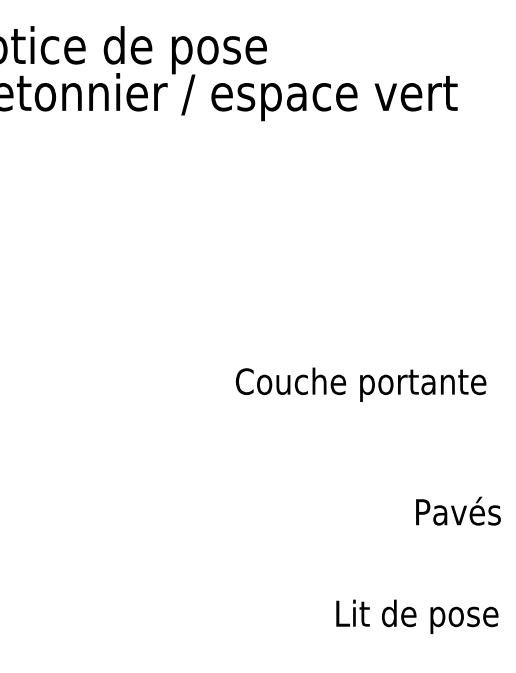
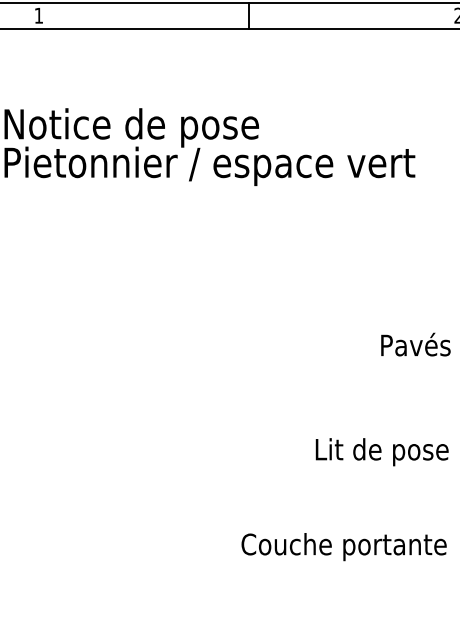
text: (360, 385) -> (343, 547), moved
text: (457, 511) -> (415, 344), moved
text: (416, 617) -> (381, 452), moved

